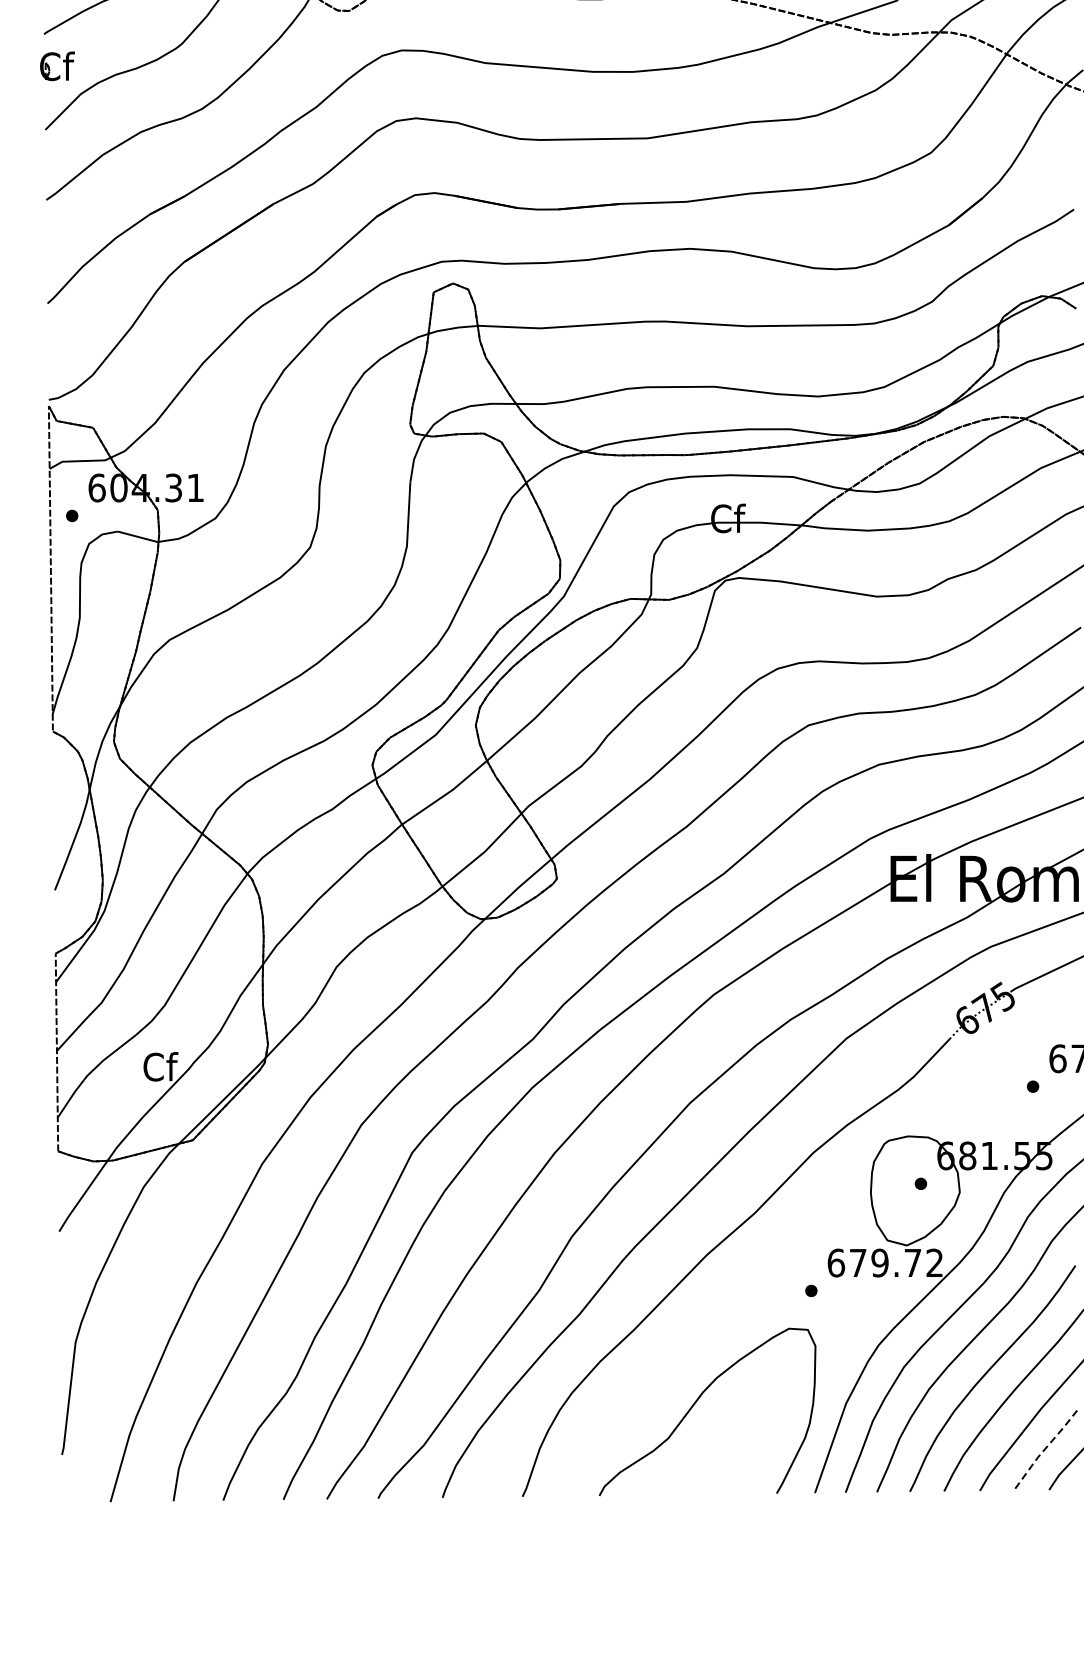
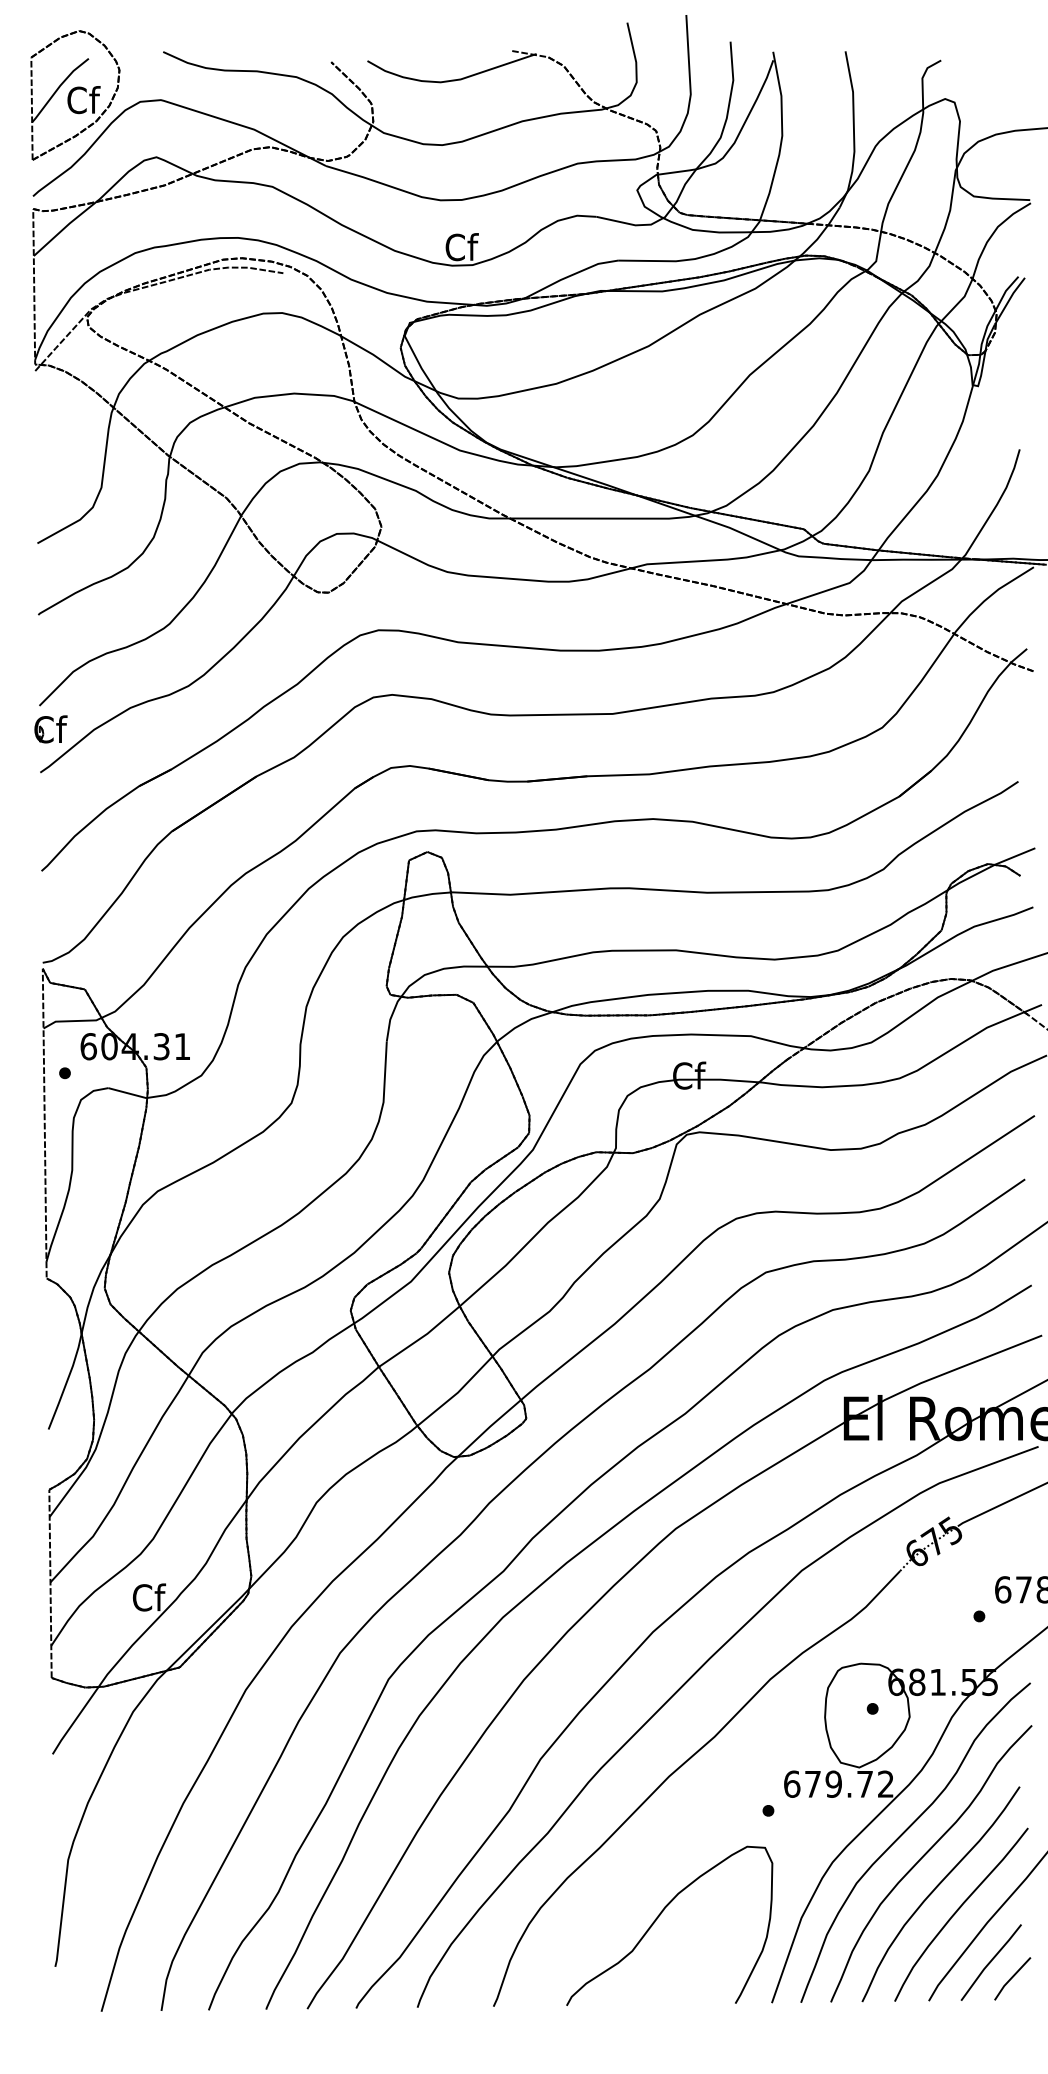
part: (49, 66) -> (43, 729), moved
line: (1044, 1449) -> (990, 1961), dashed -> solid

